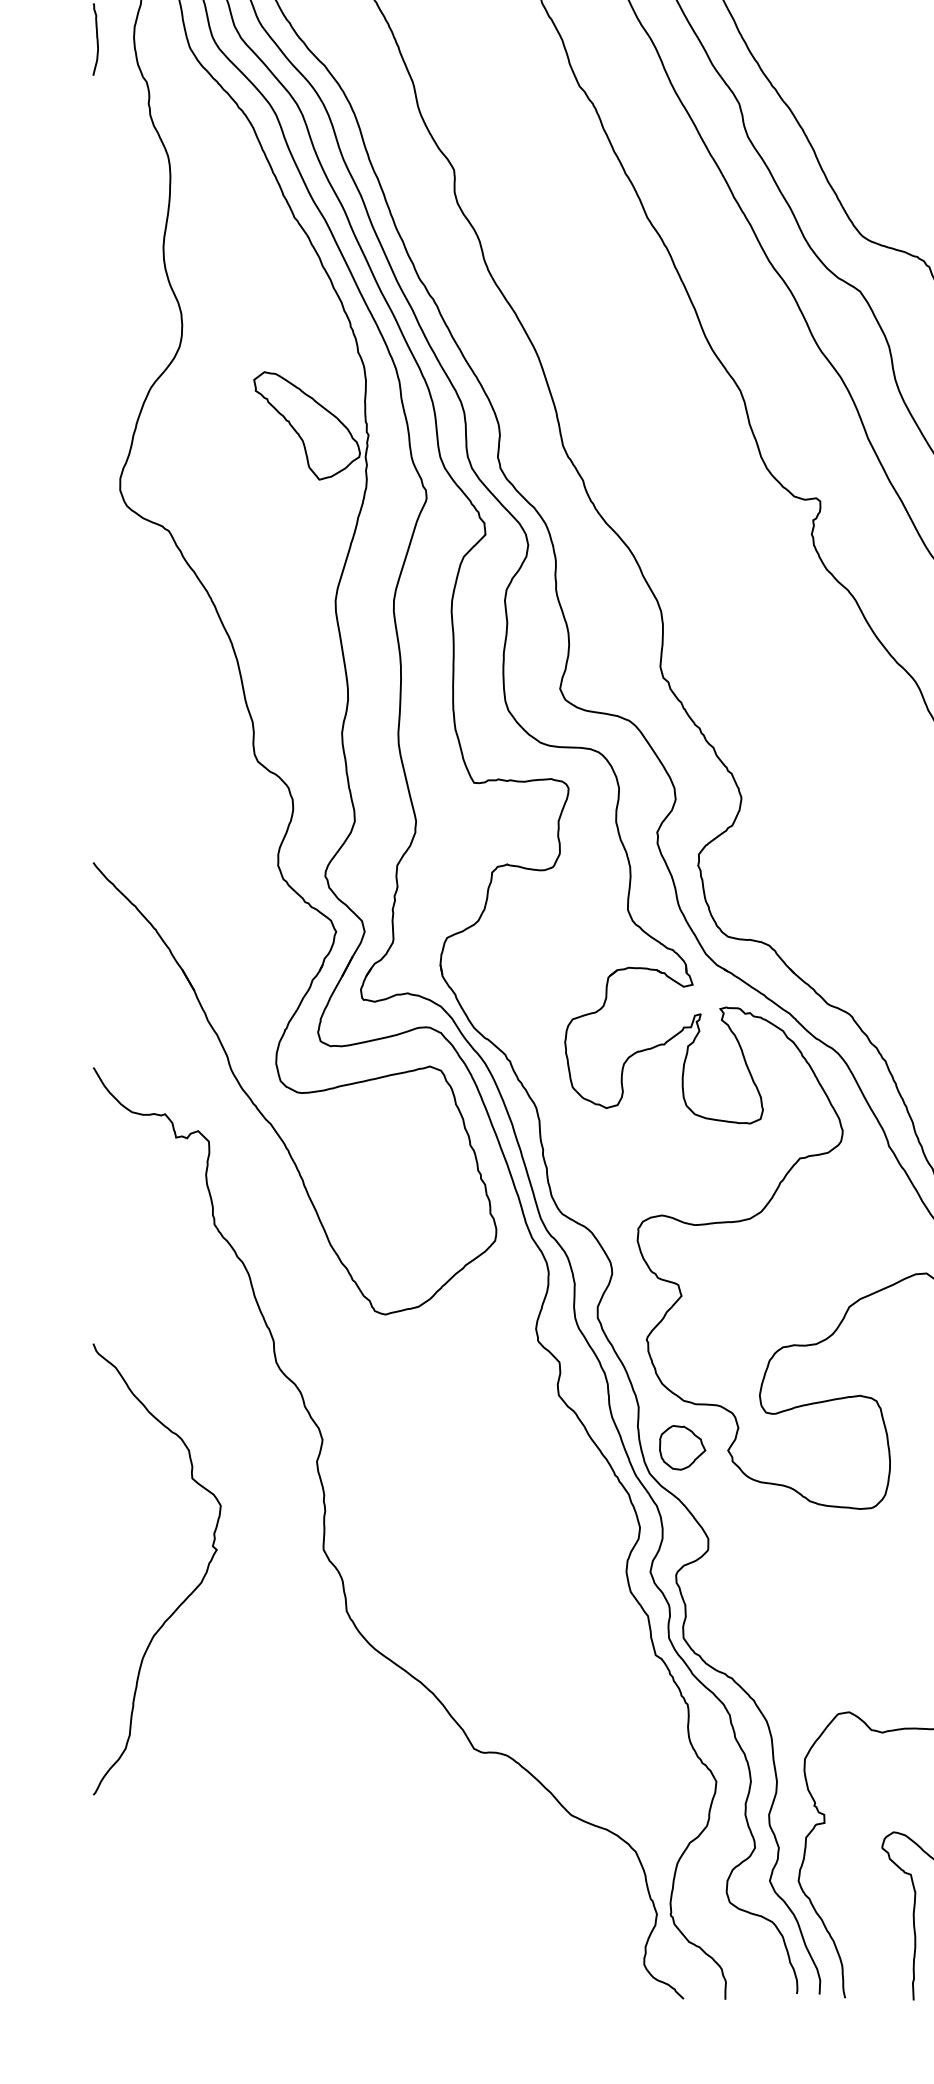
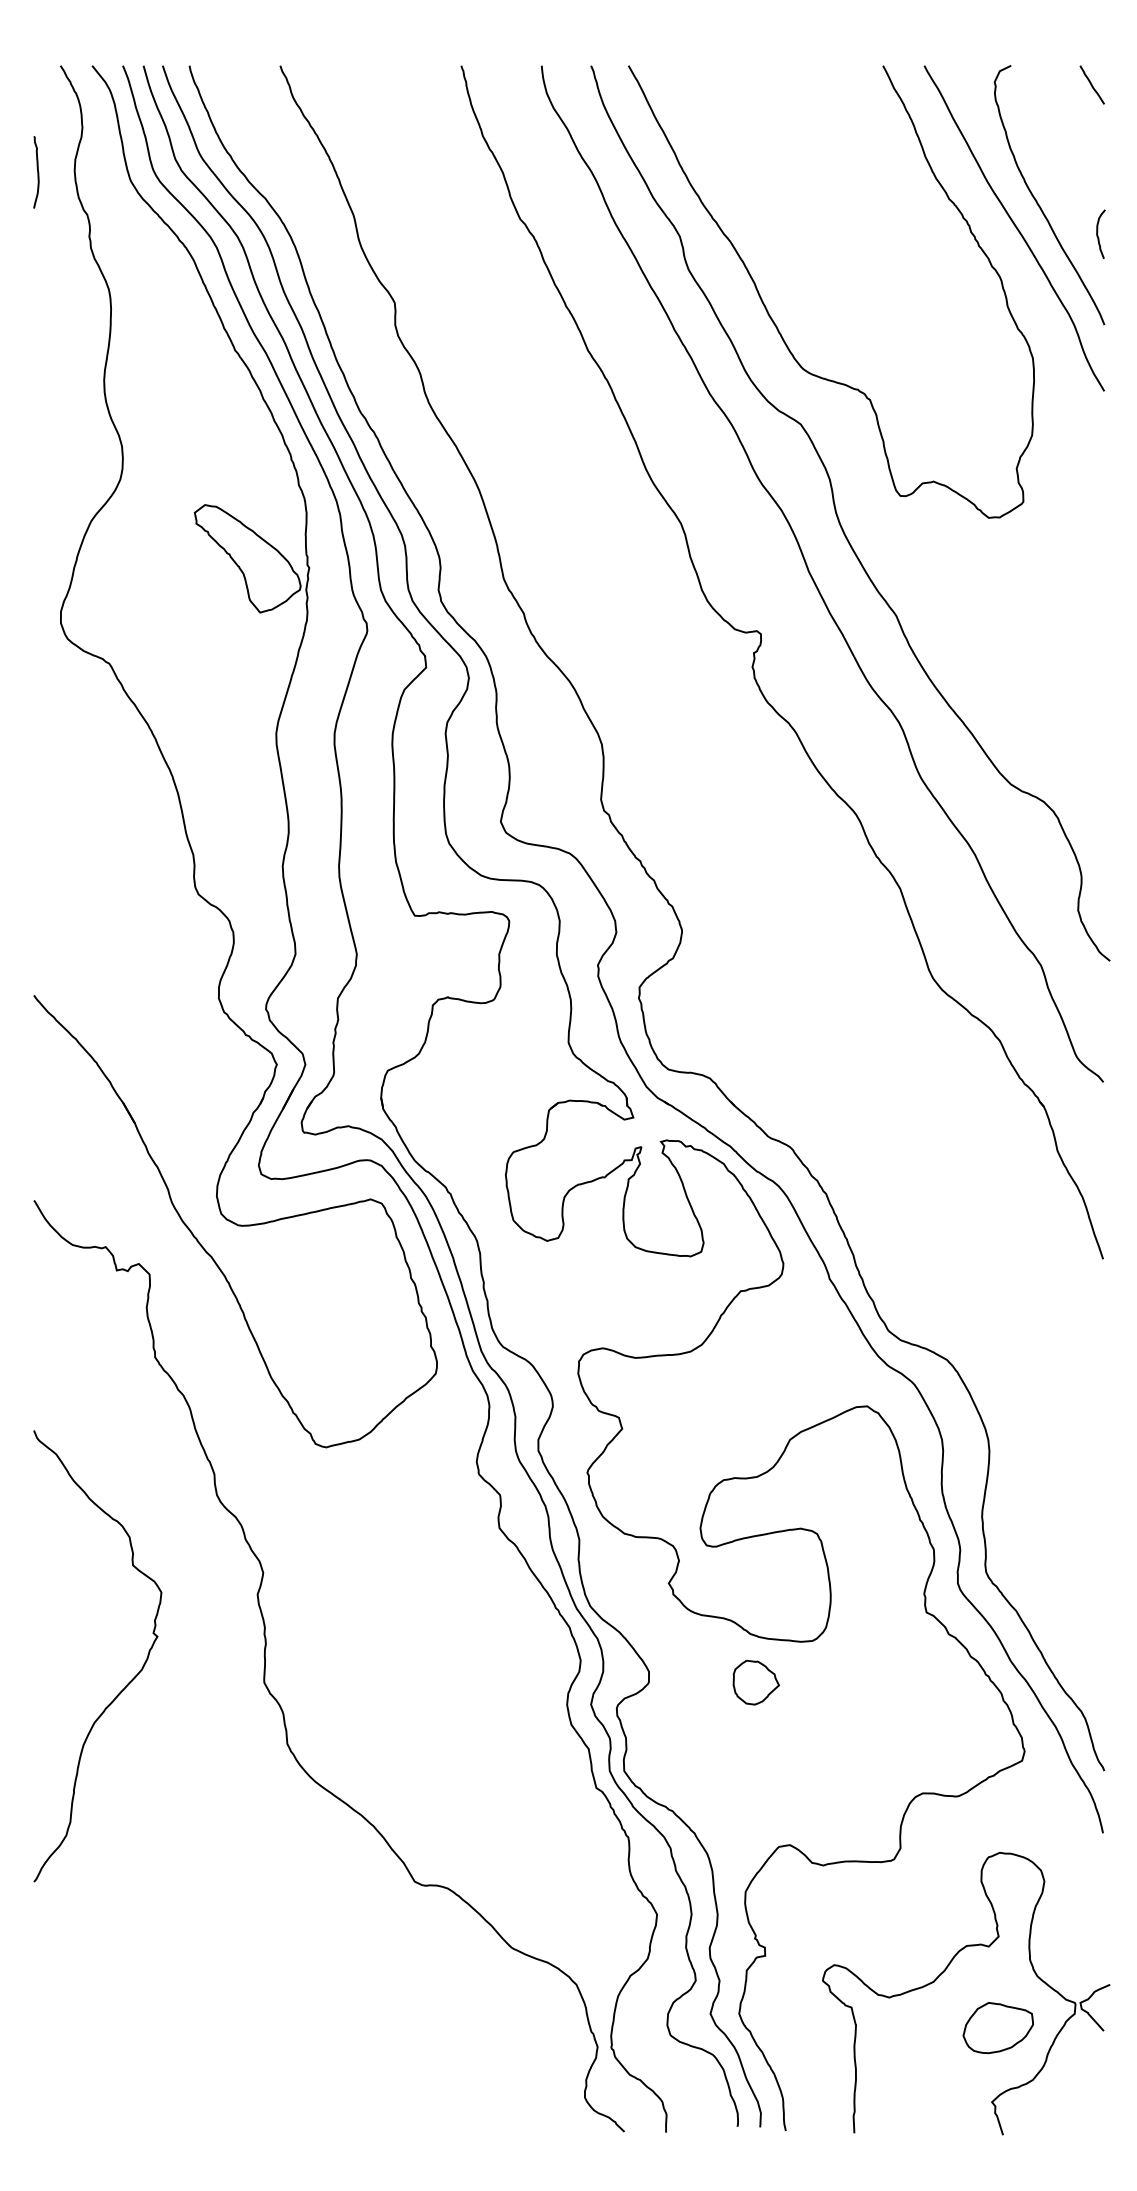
part: (681, 1447) -> (755, 1682), moved
curve: (185, 1597) -> (126, 1684), moved

